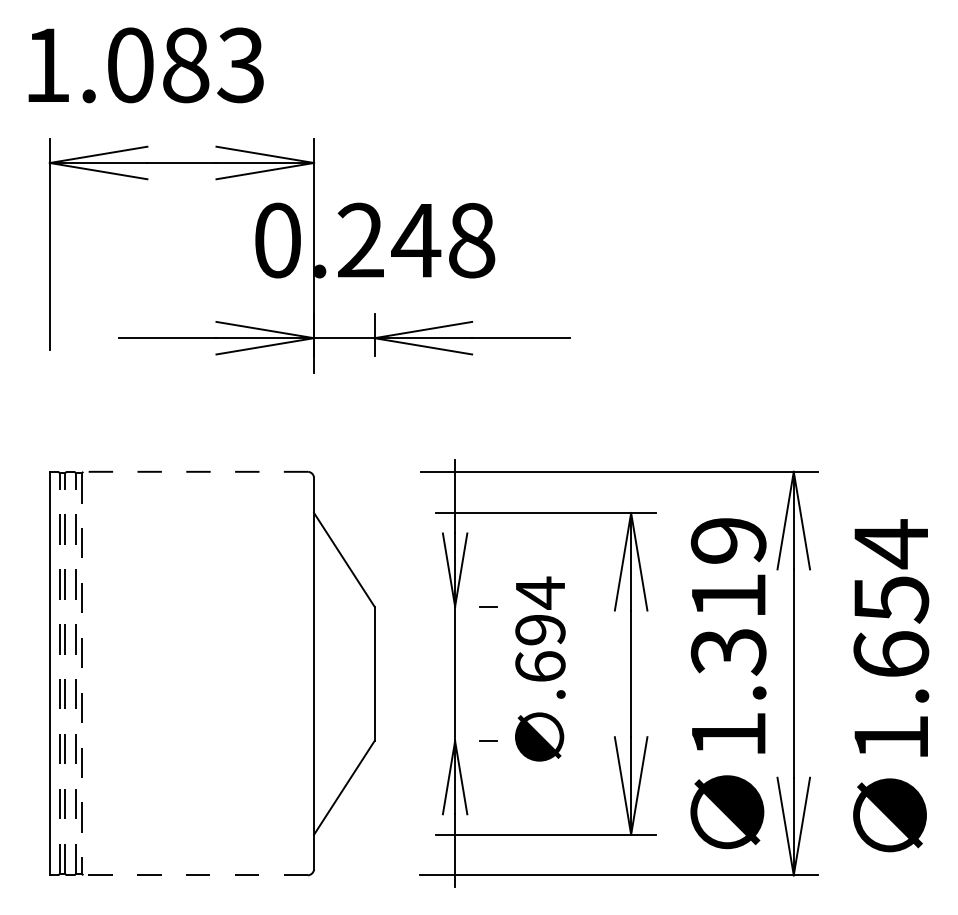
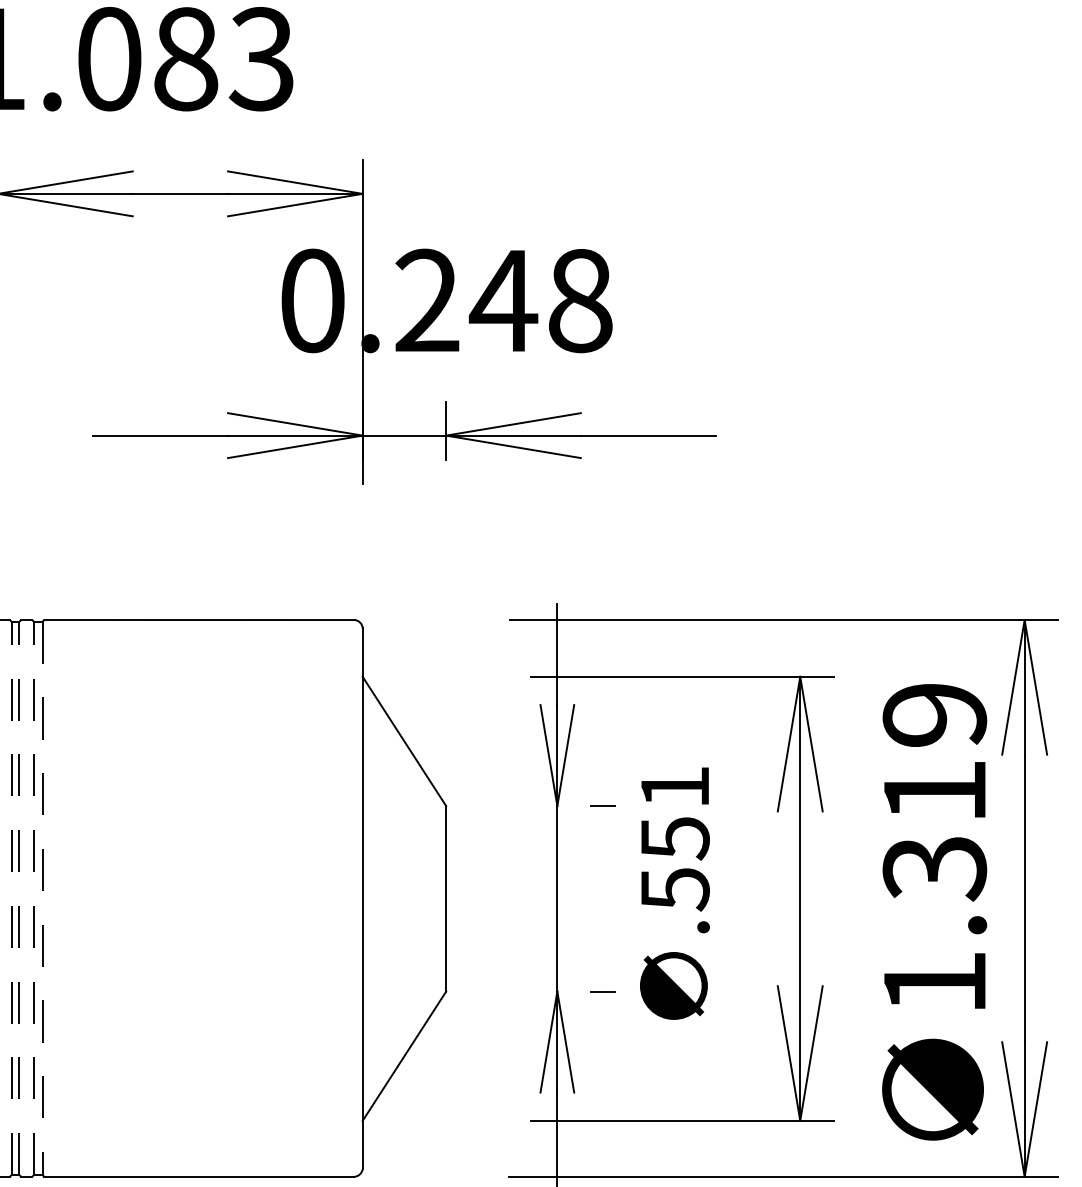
line: (195, 471) -> (199, 619), dashed -> solid
text: (540, 629) -> (675, 837), .694 -> .551
line: (195, 875) -> (199, 1177), dashed -> solid

